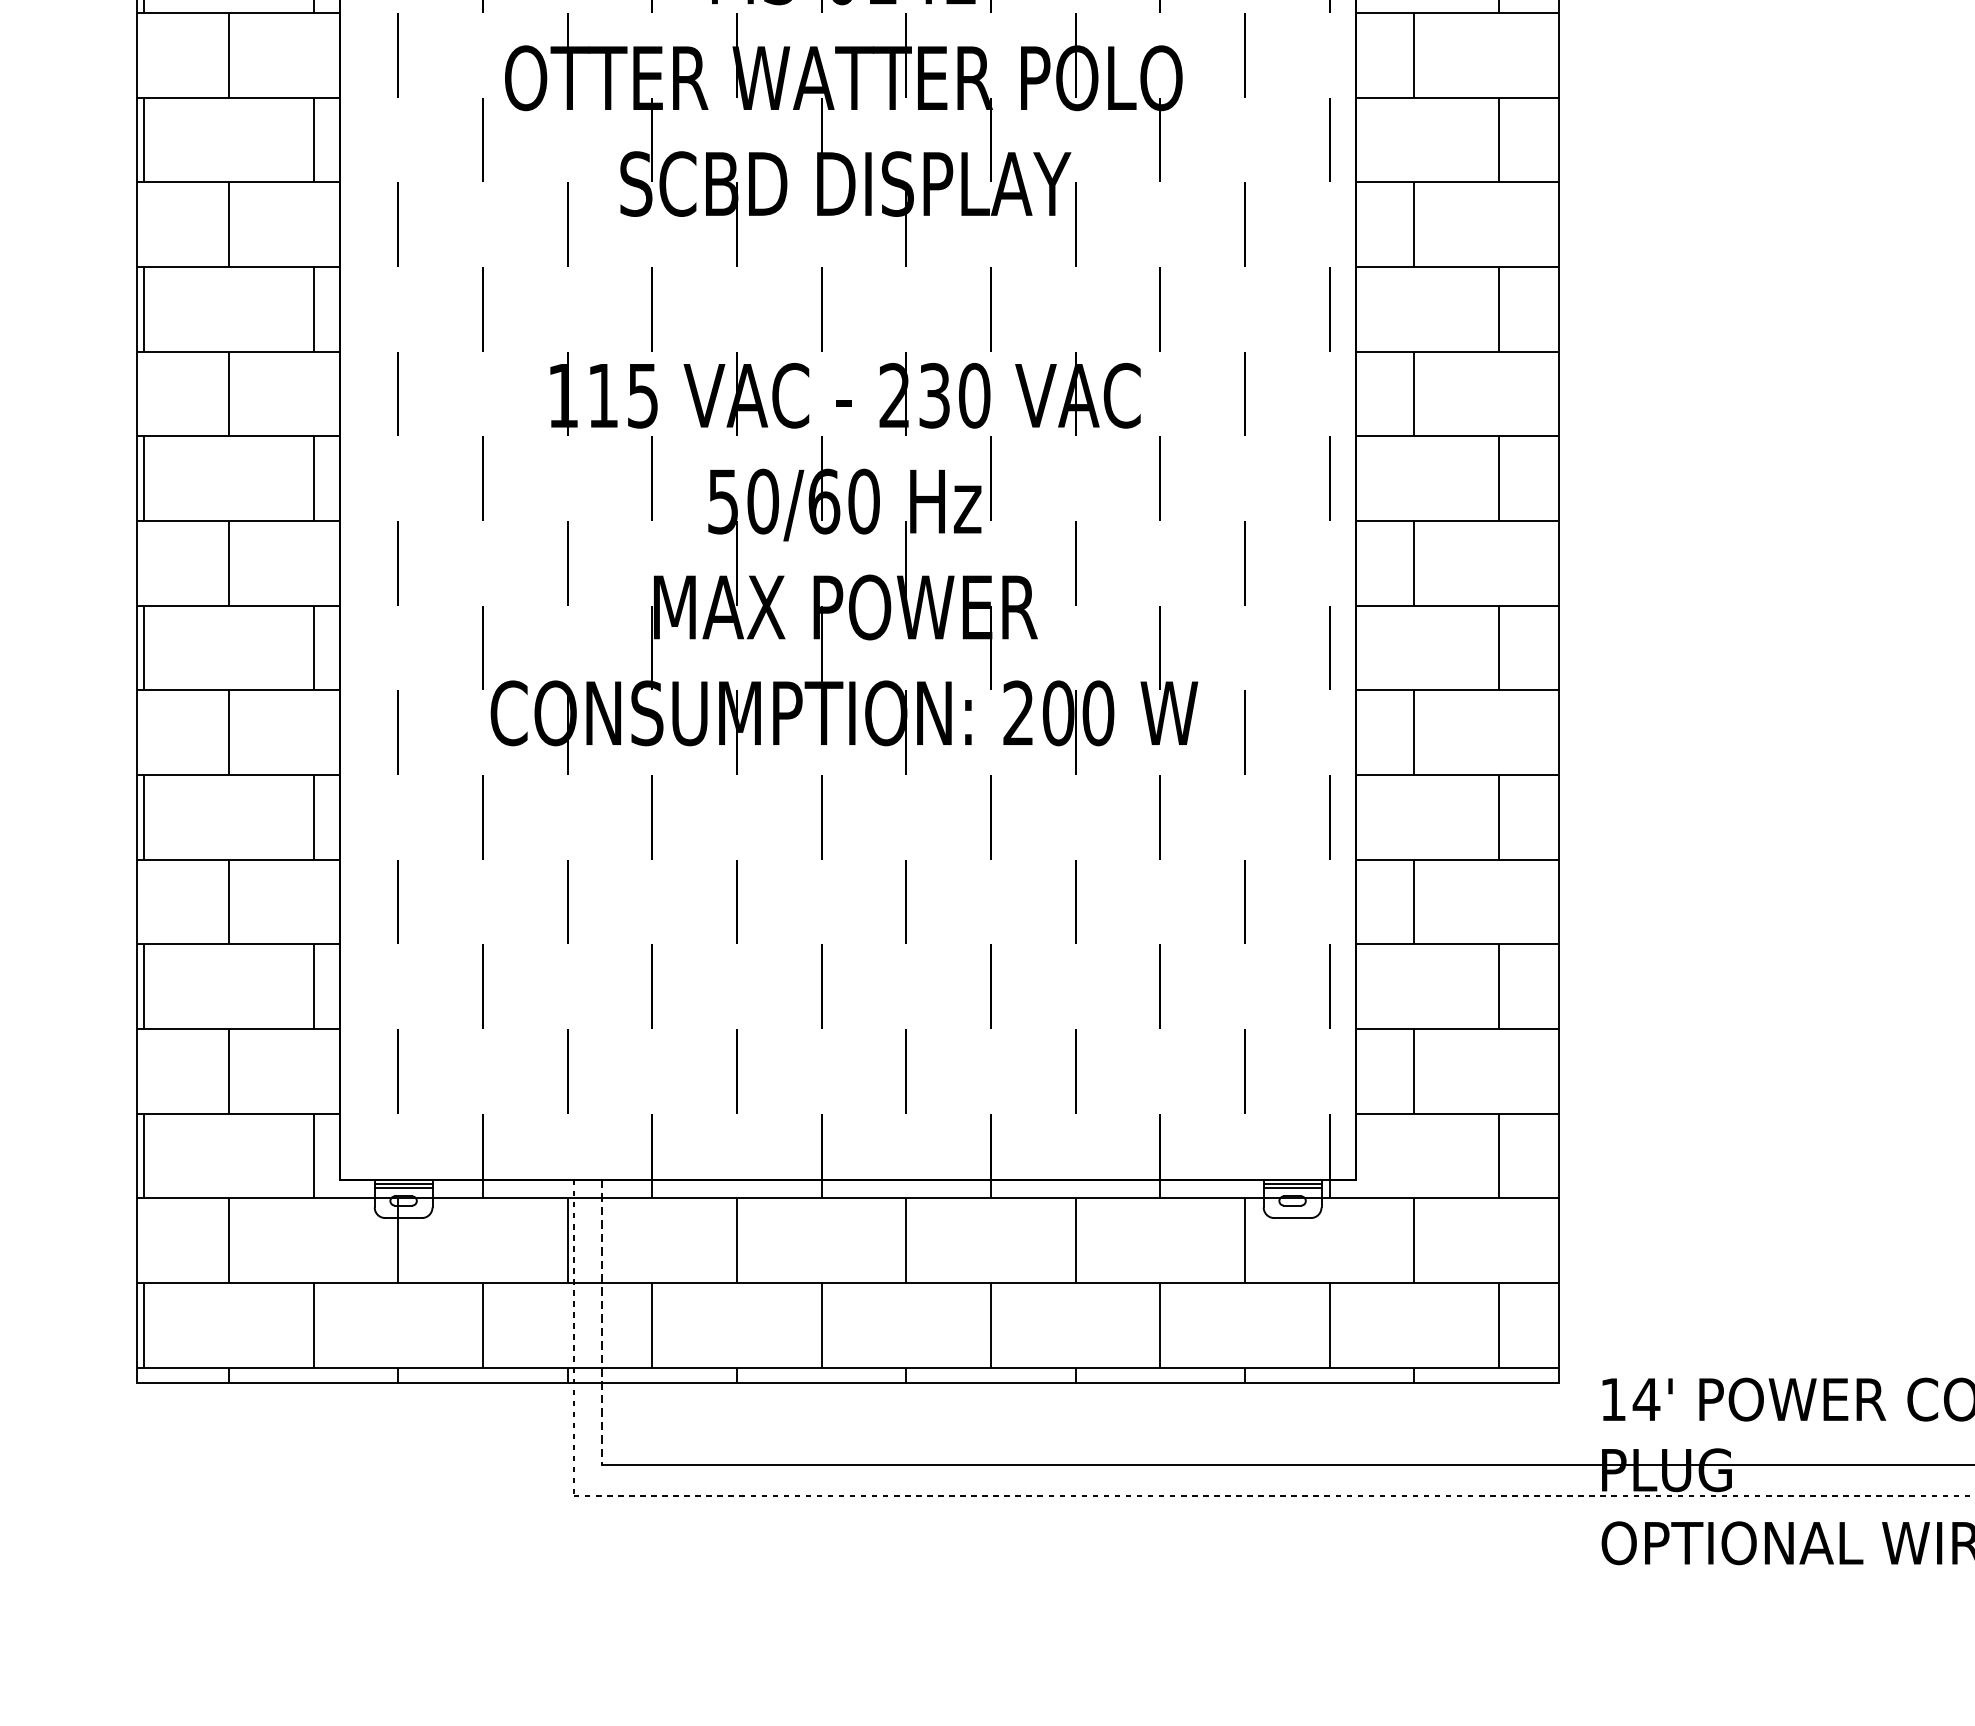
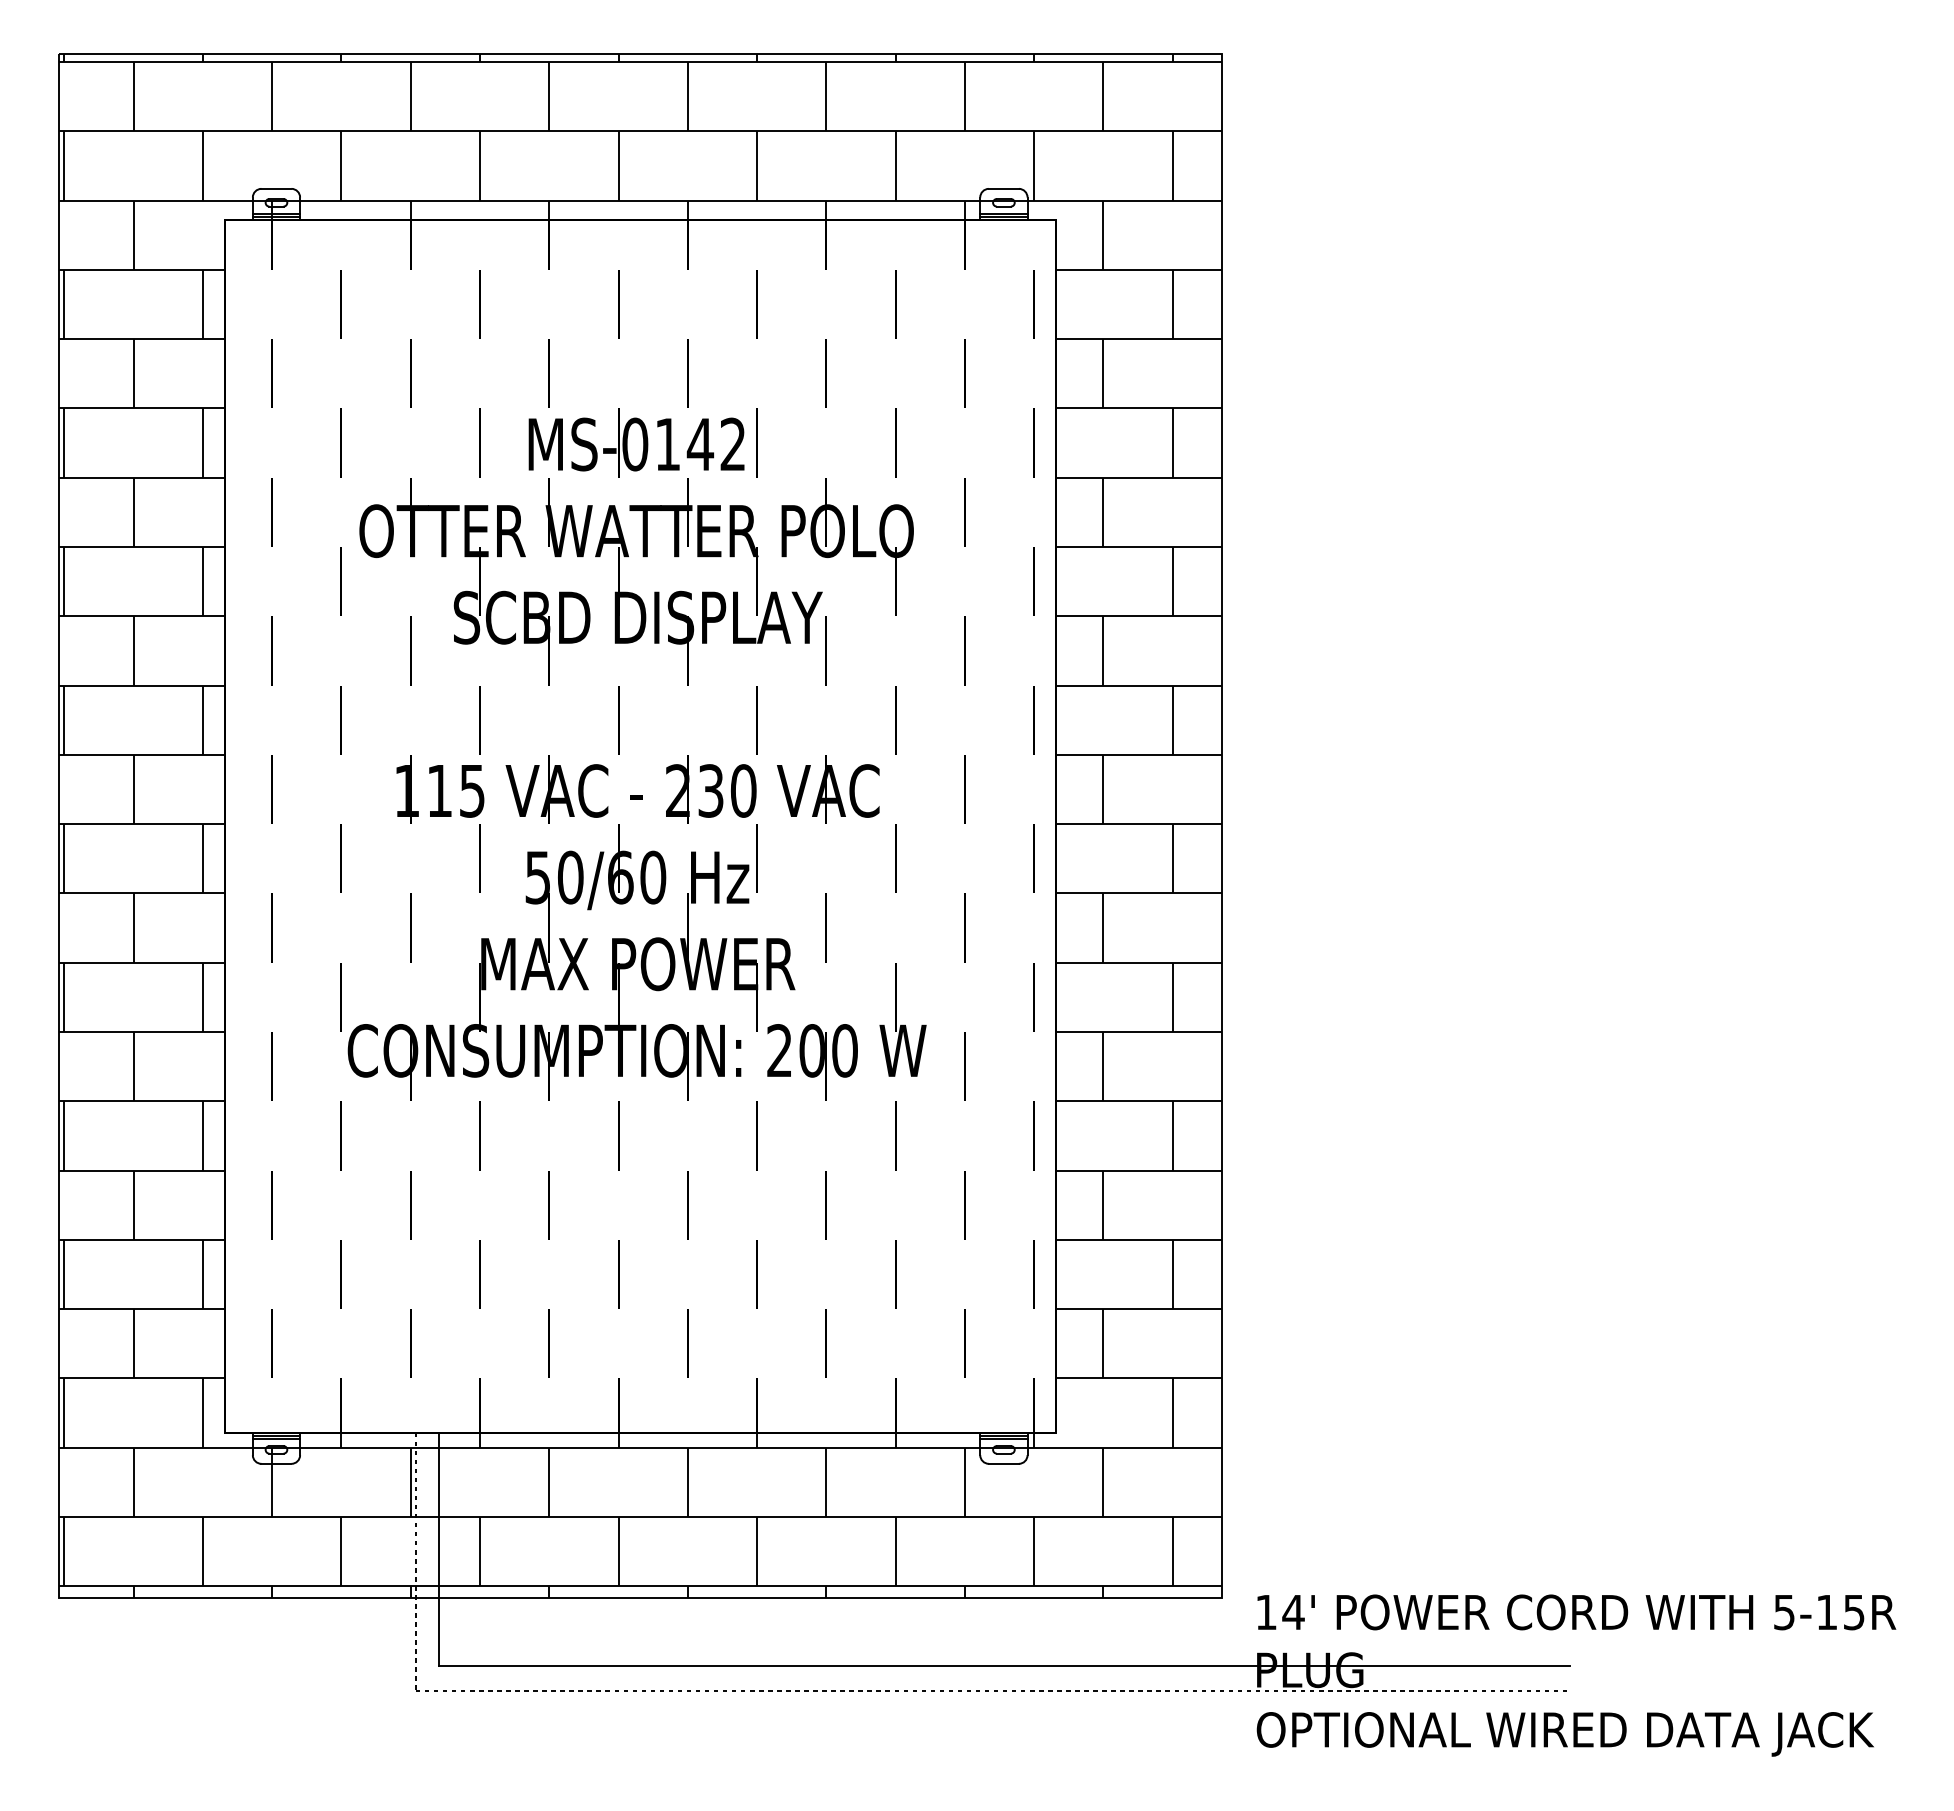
line: (602, 1322) -> (439, 1549), dashed -> solid

